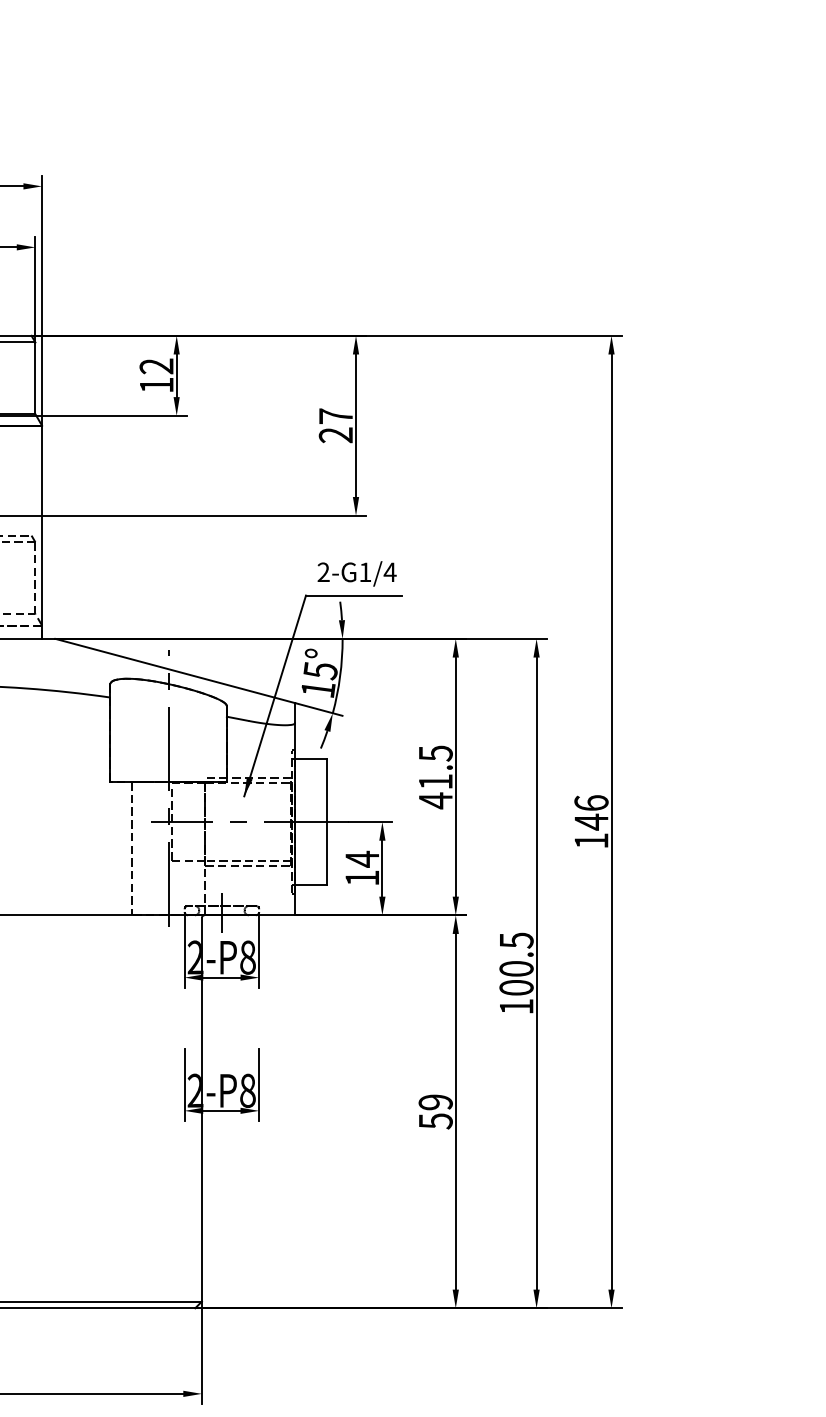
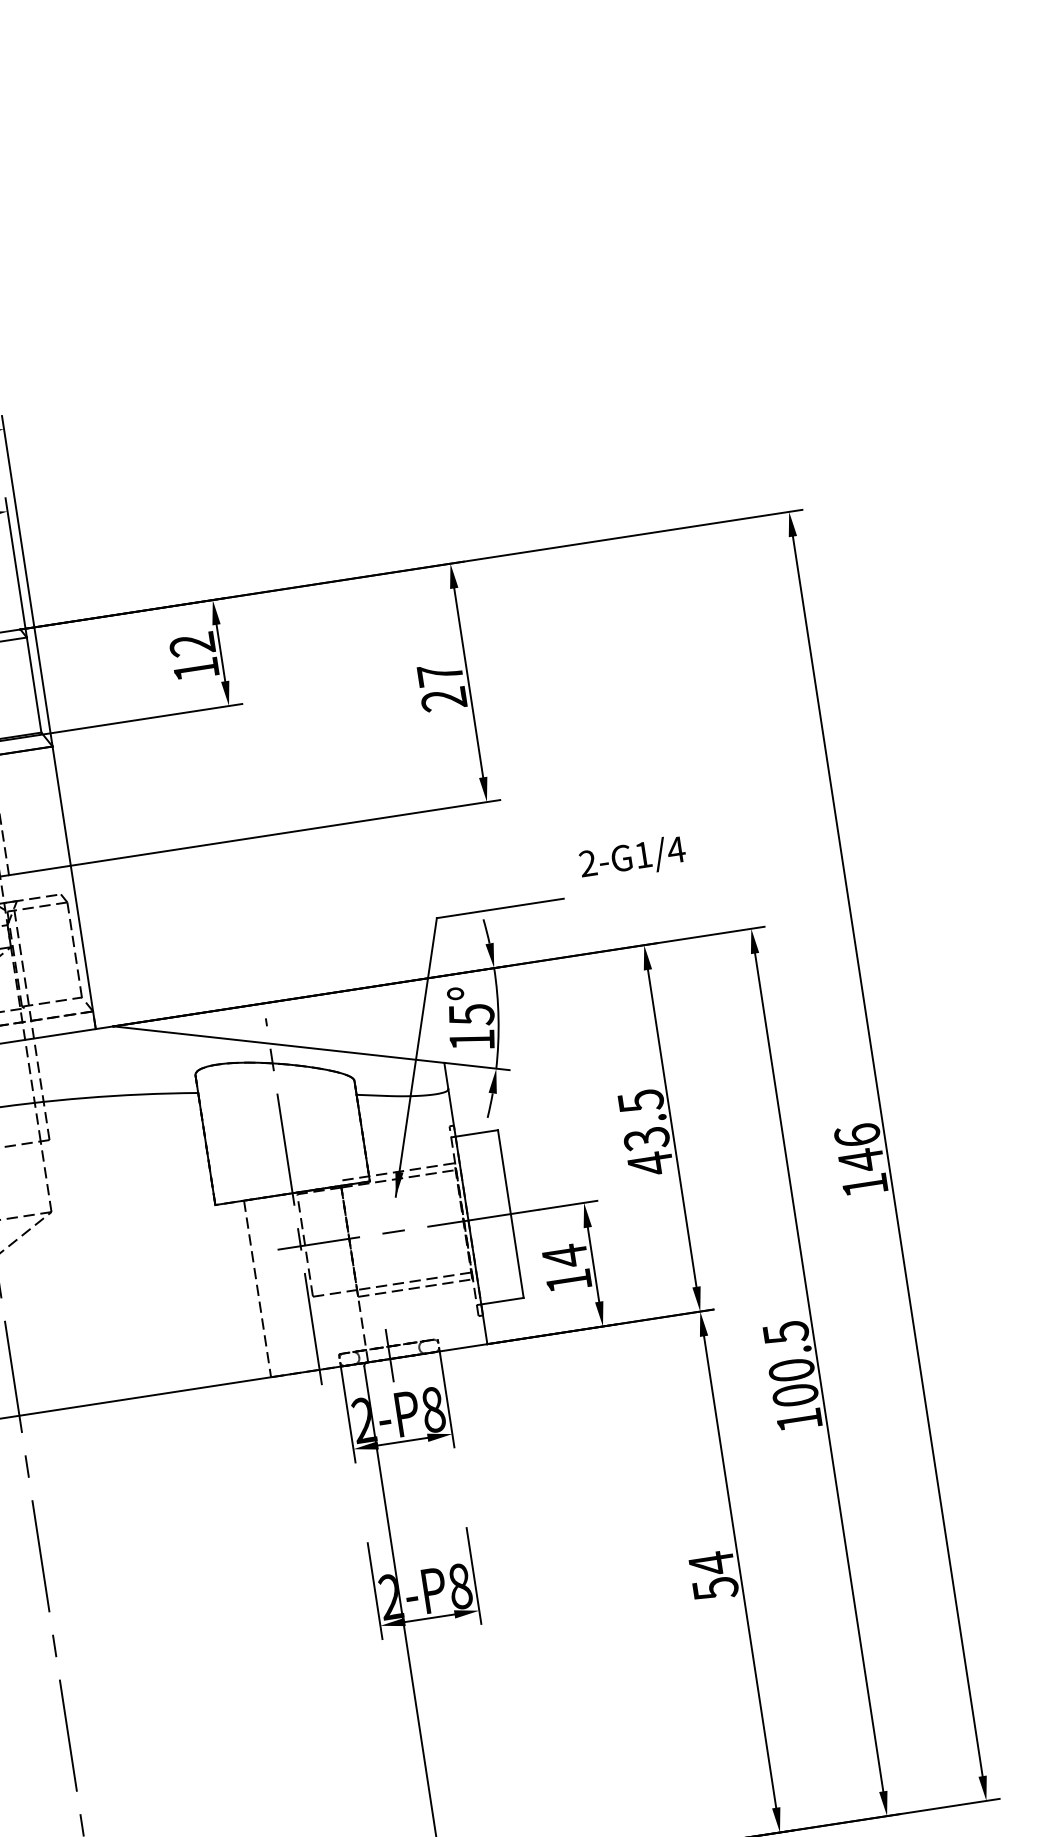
text: (356, 573) -> (631, 858), moved
text: (435, 782) -> (646, 1139), 41.5 -> 43.5
text: (435, 1102) -> (711, 1563), 59 -> 54

